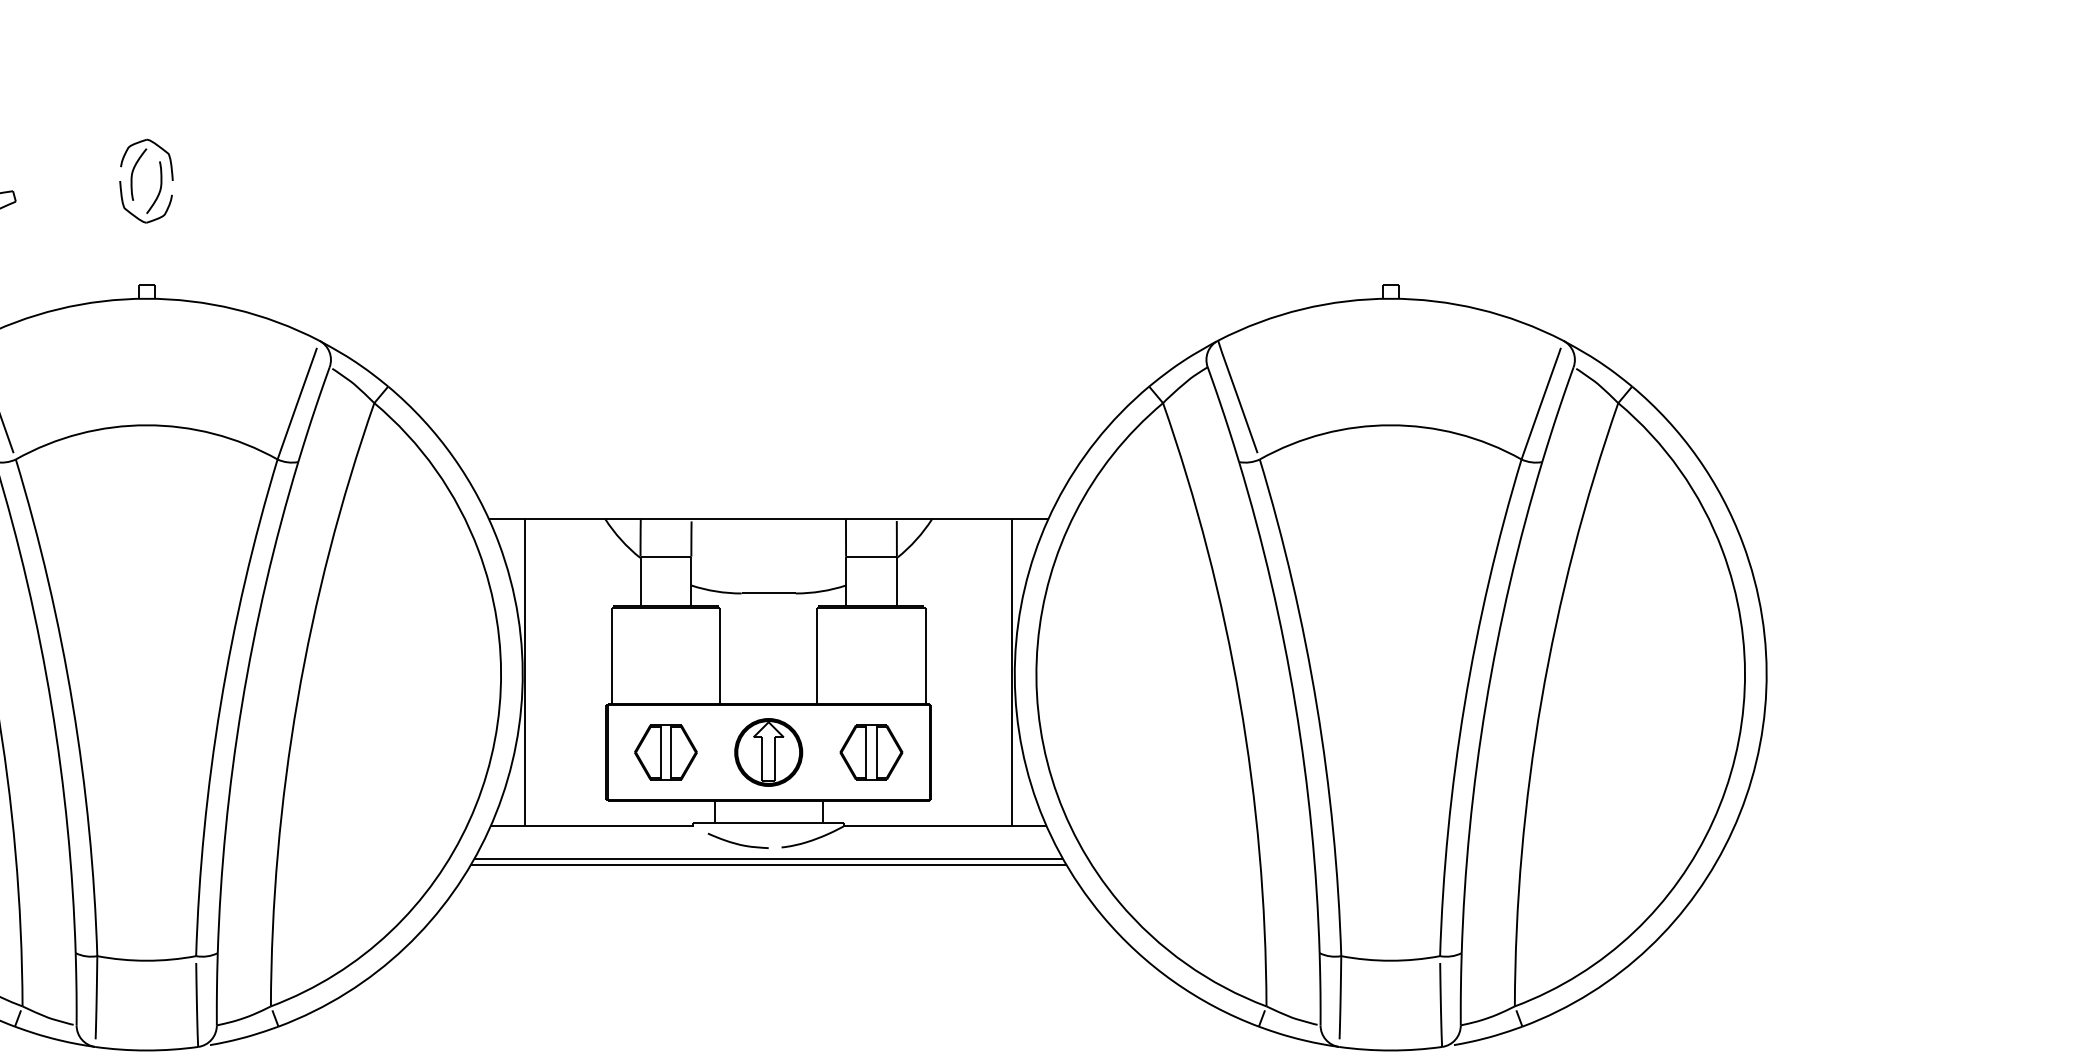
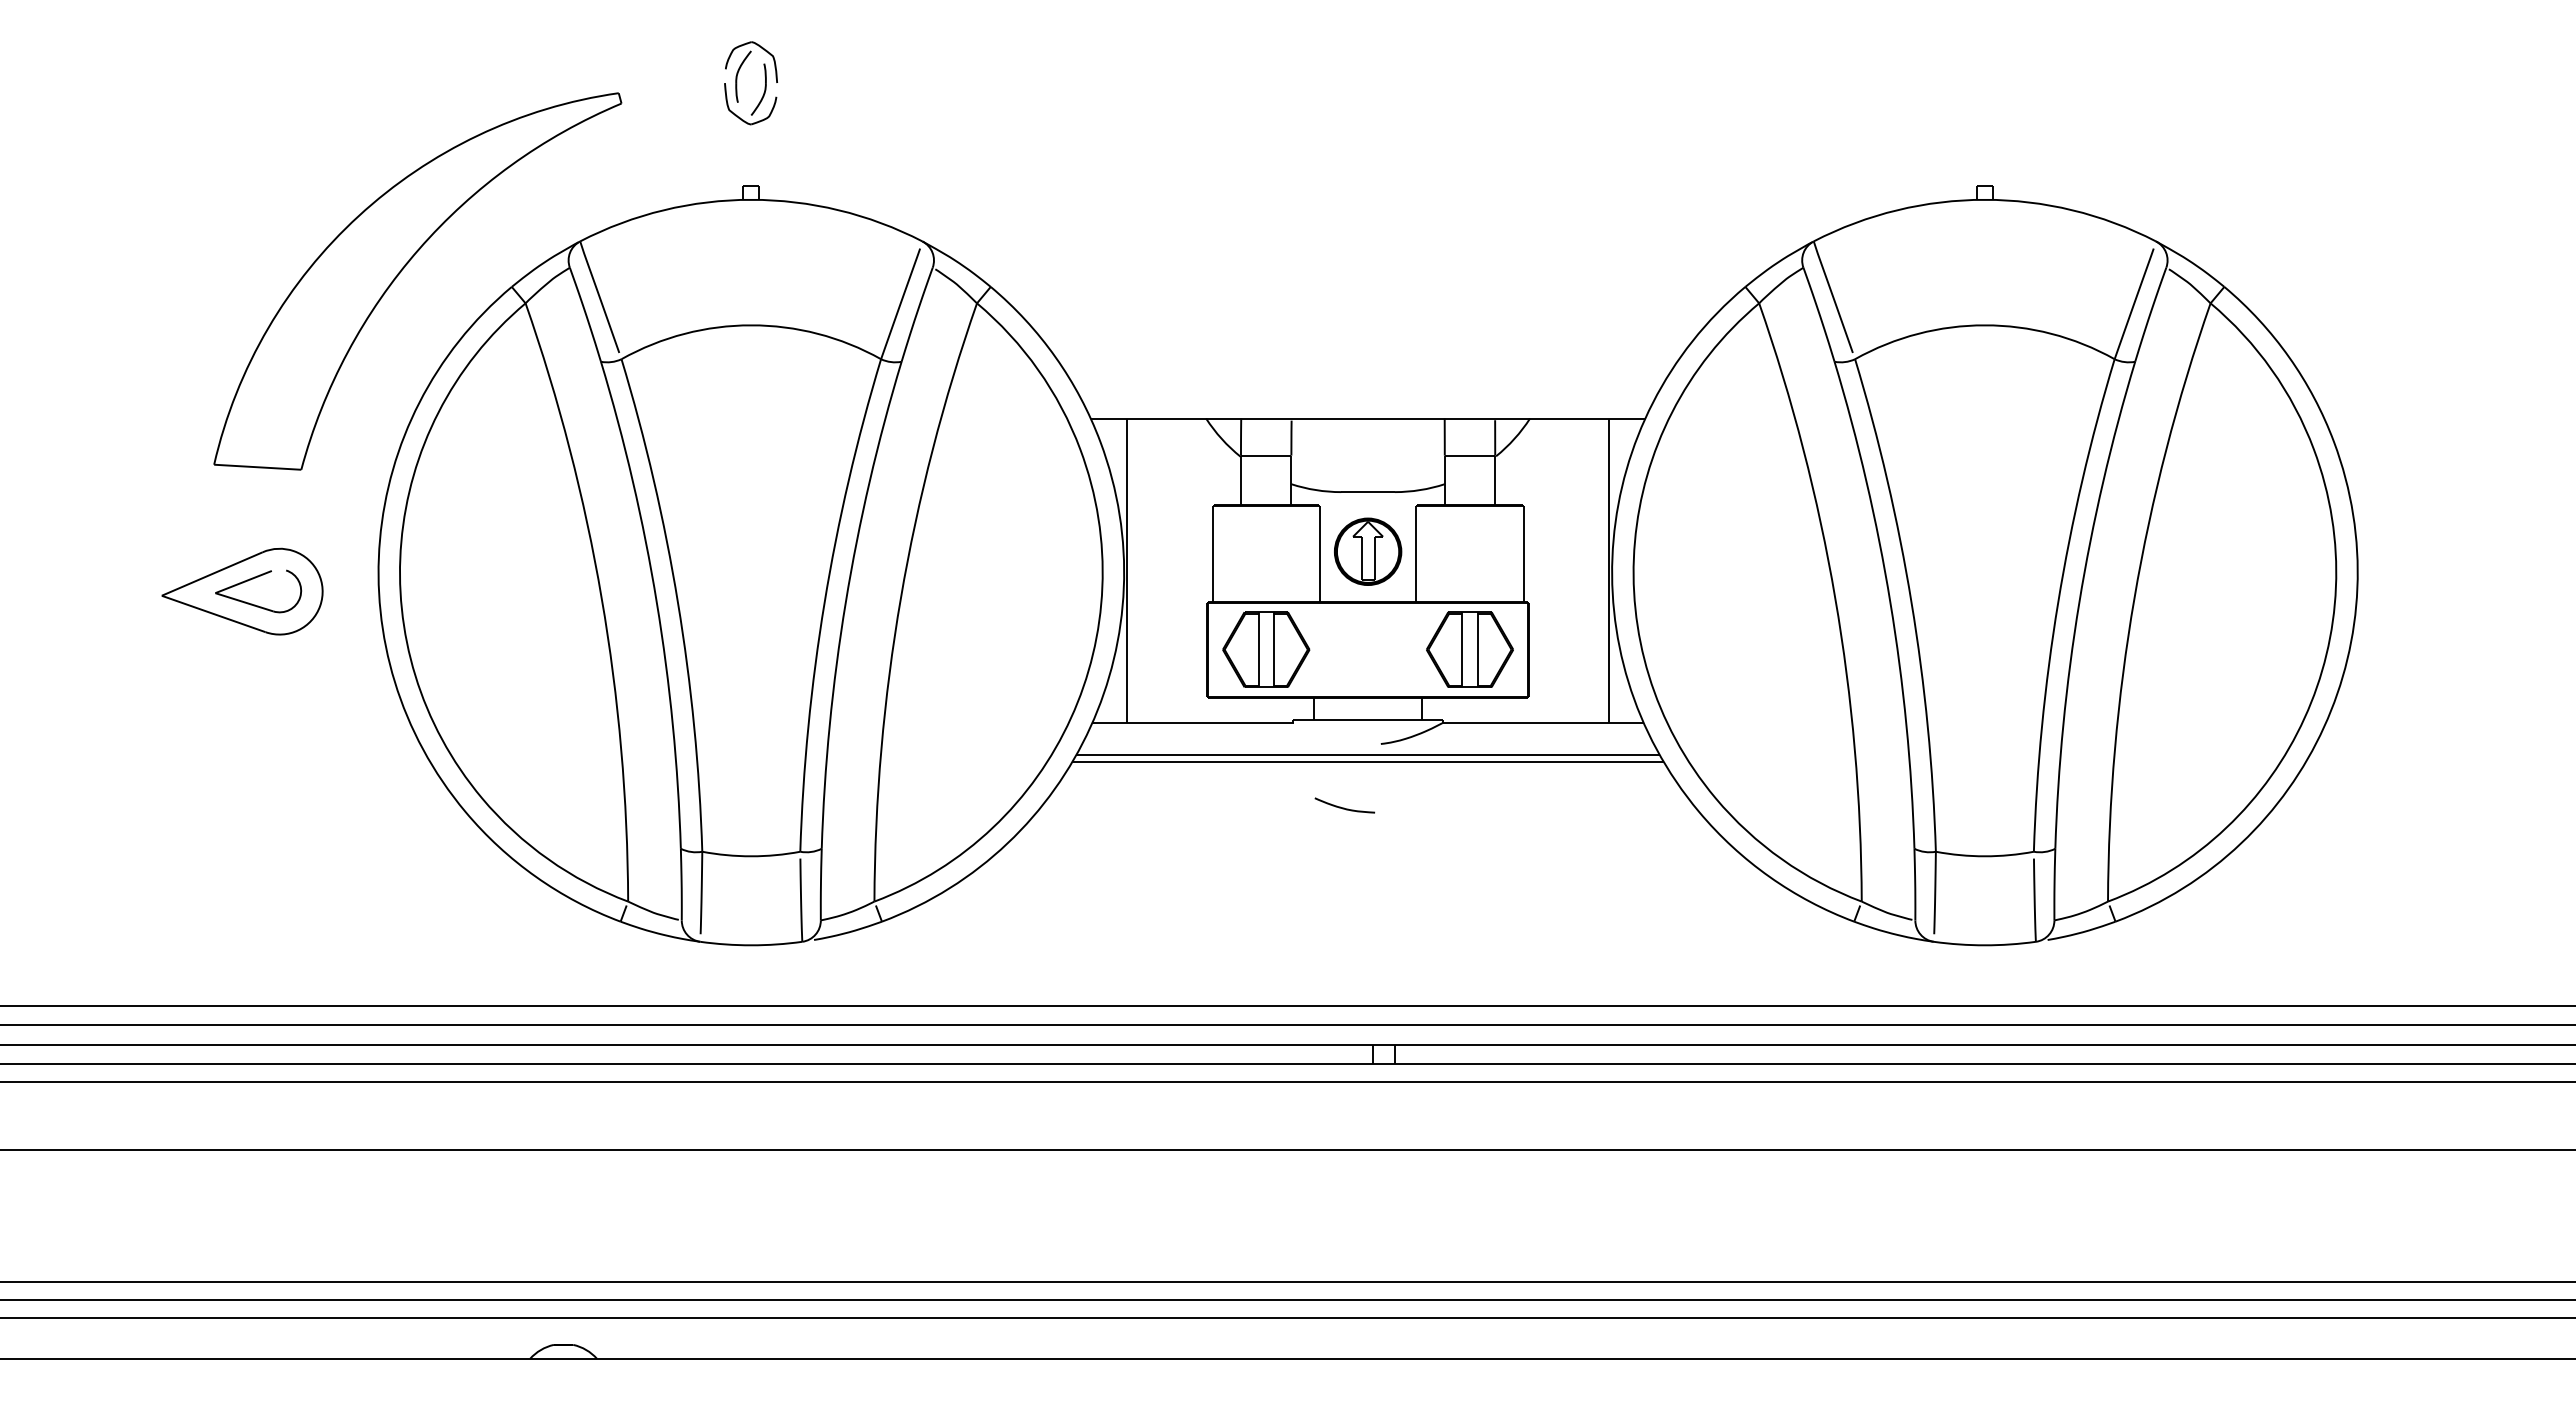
part: (665, 752) -> (1265, 649), size x1.4
part: (769, 752) -> (1368, 551), moved
part: (870, 752) -> (1469, 649), size x1.4
part: (737, 840) -> (1344, 805), moved

